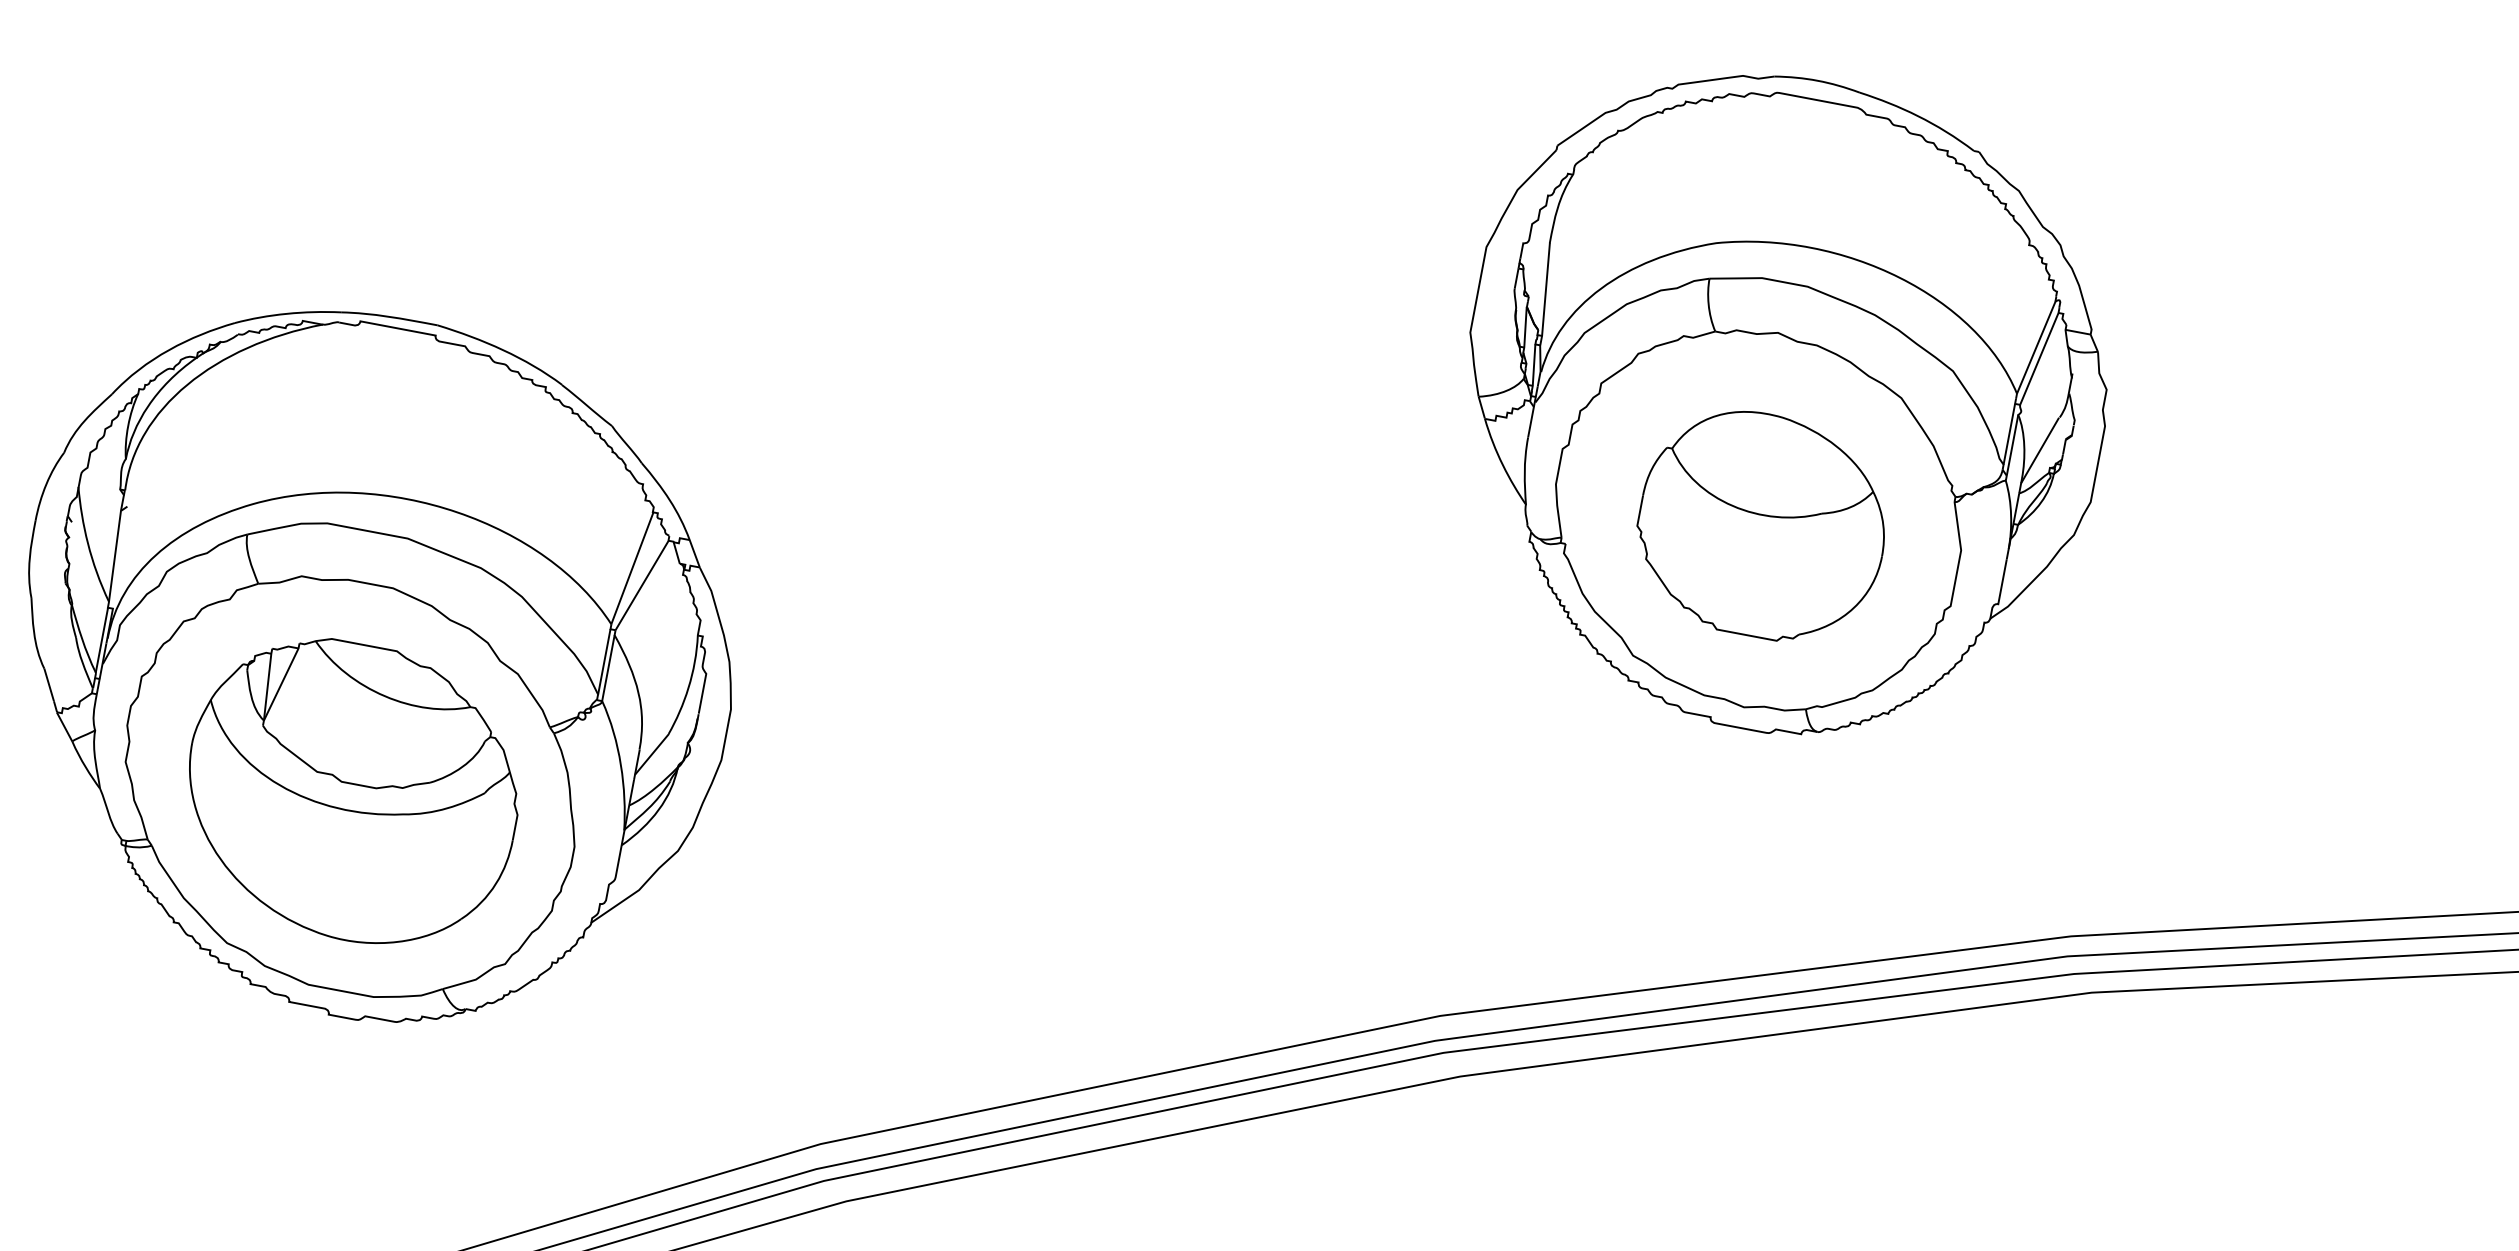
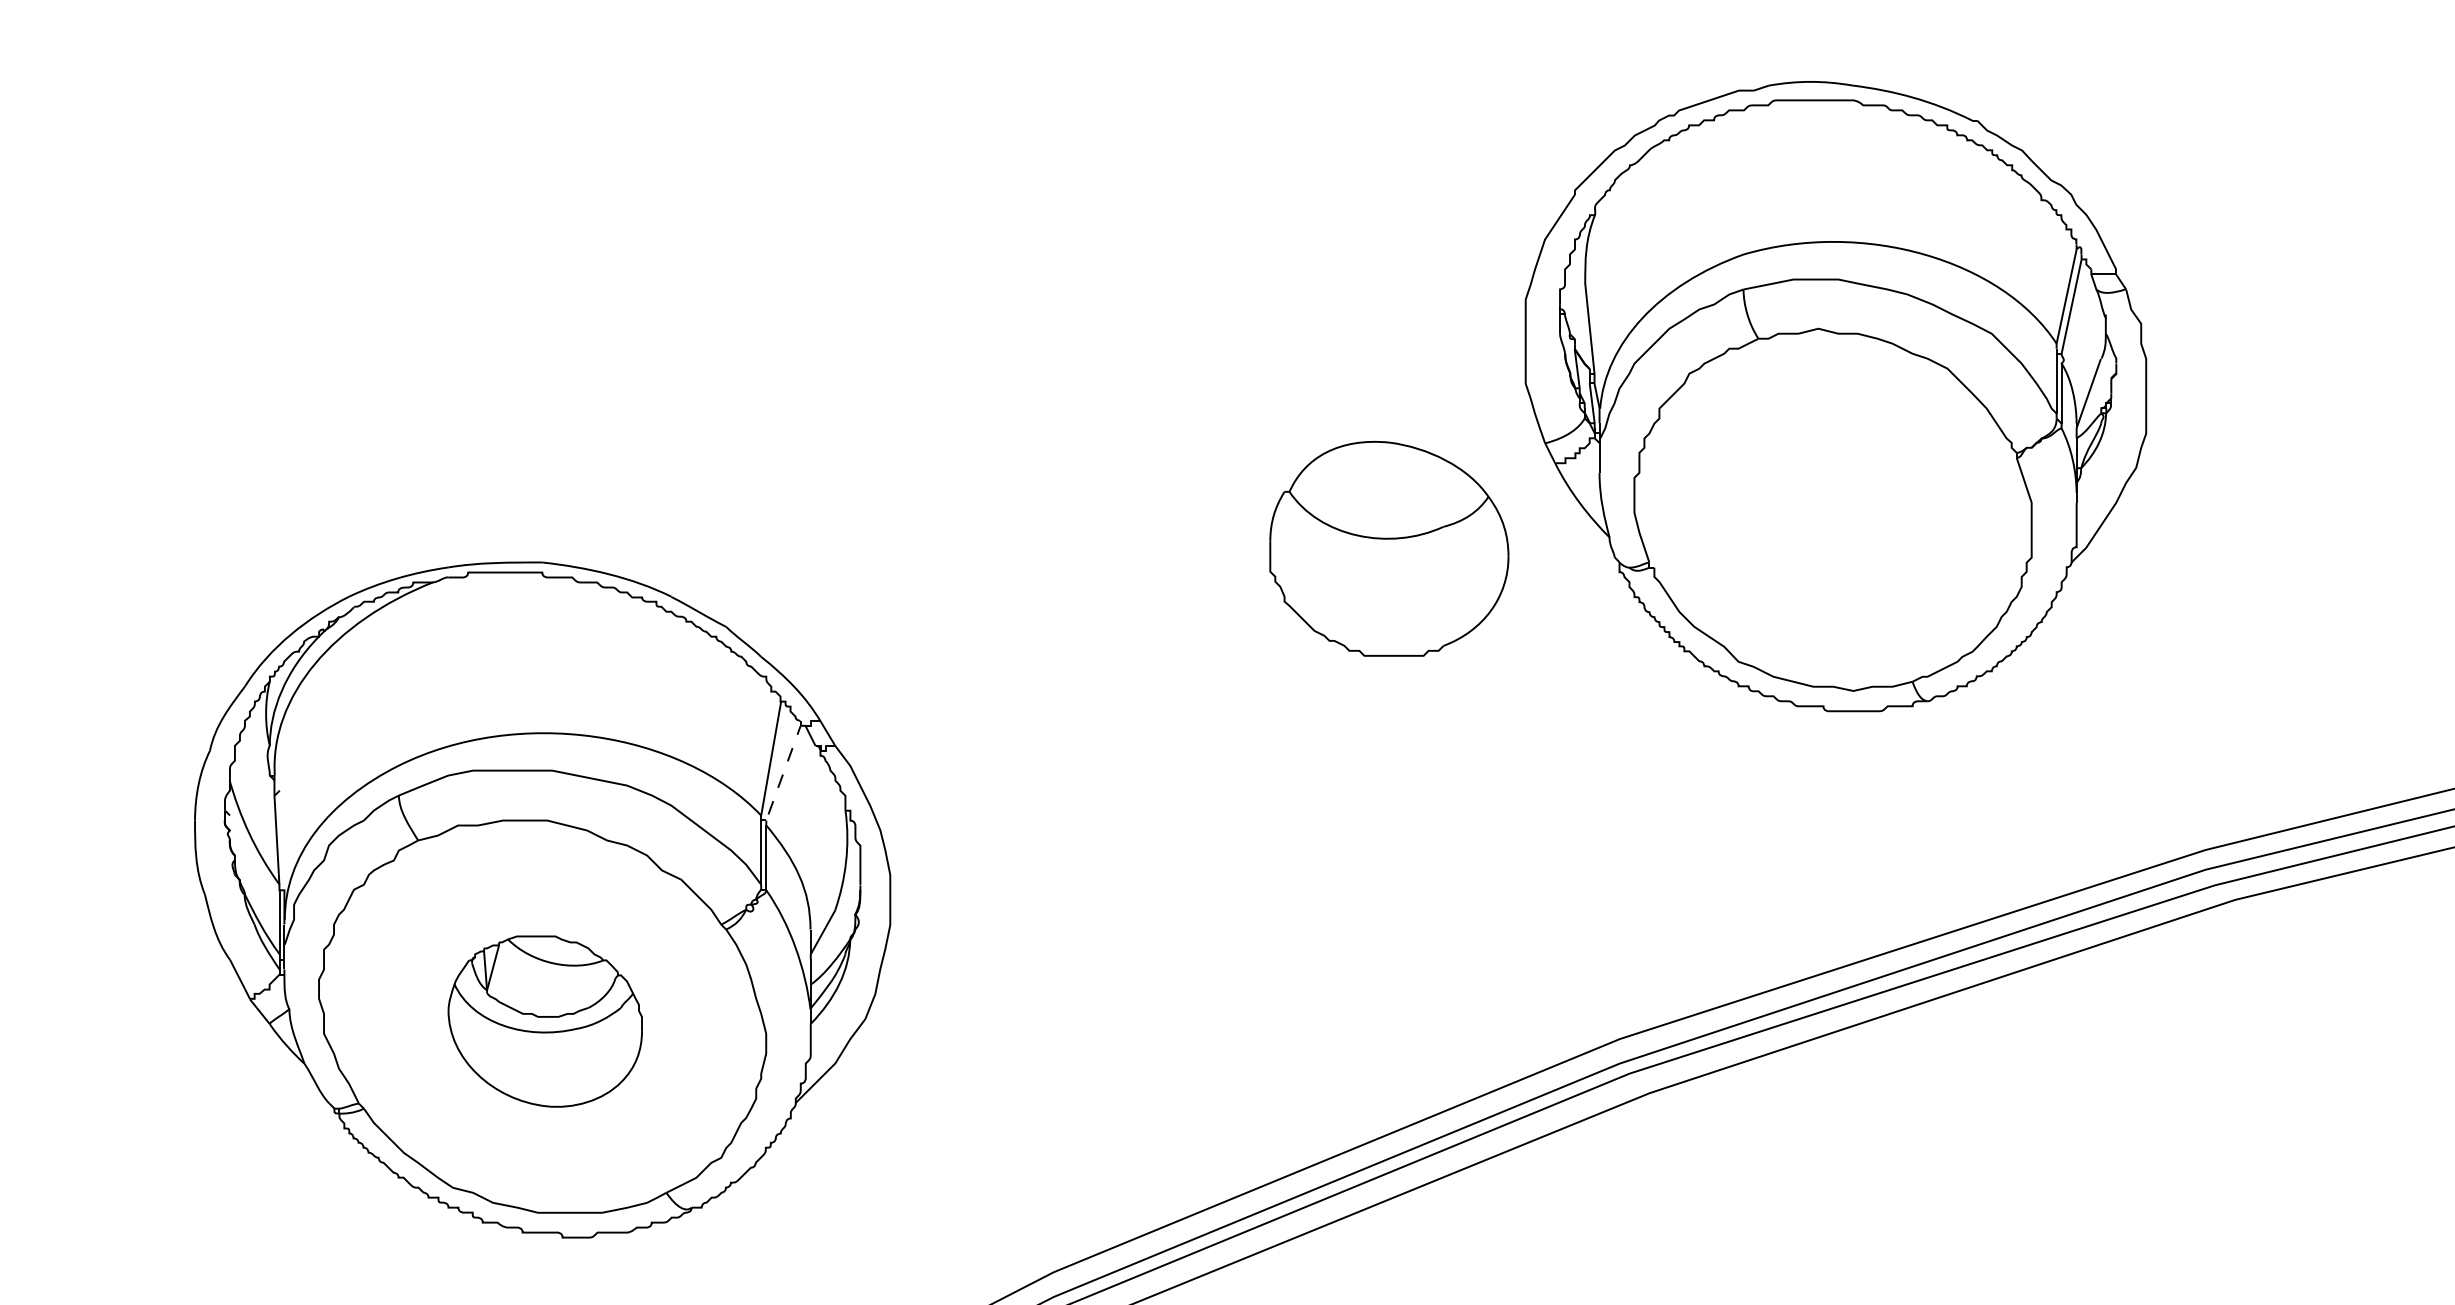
part: (1762, 525) -> (1389, 548), moved
line: (643, 583) -> (784, 770), solid -> dashed
part: (352, 791) -> (545, 1021), size x0.6

